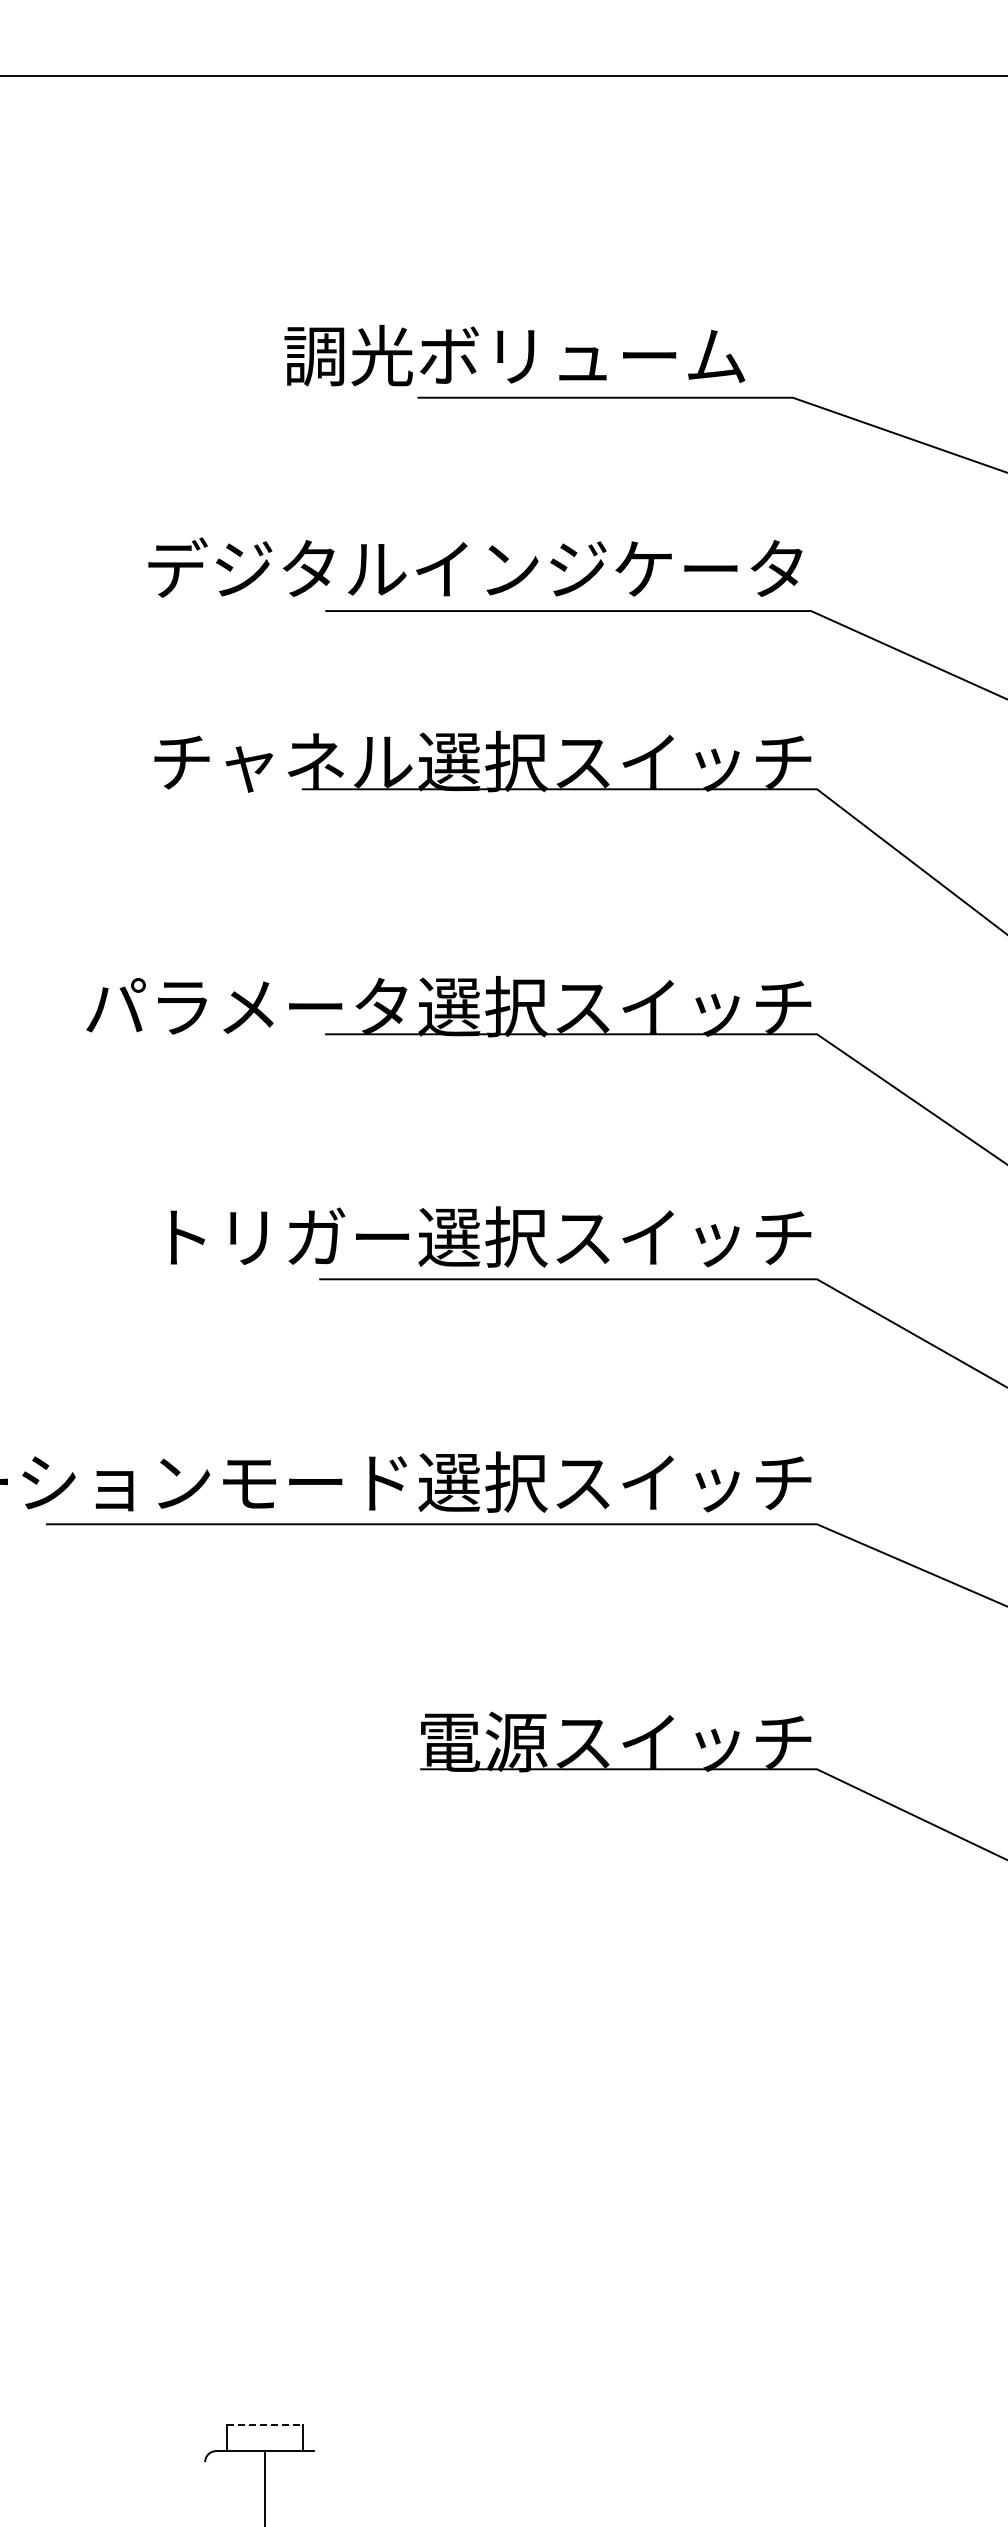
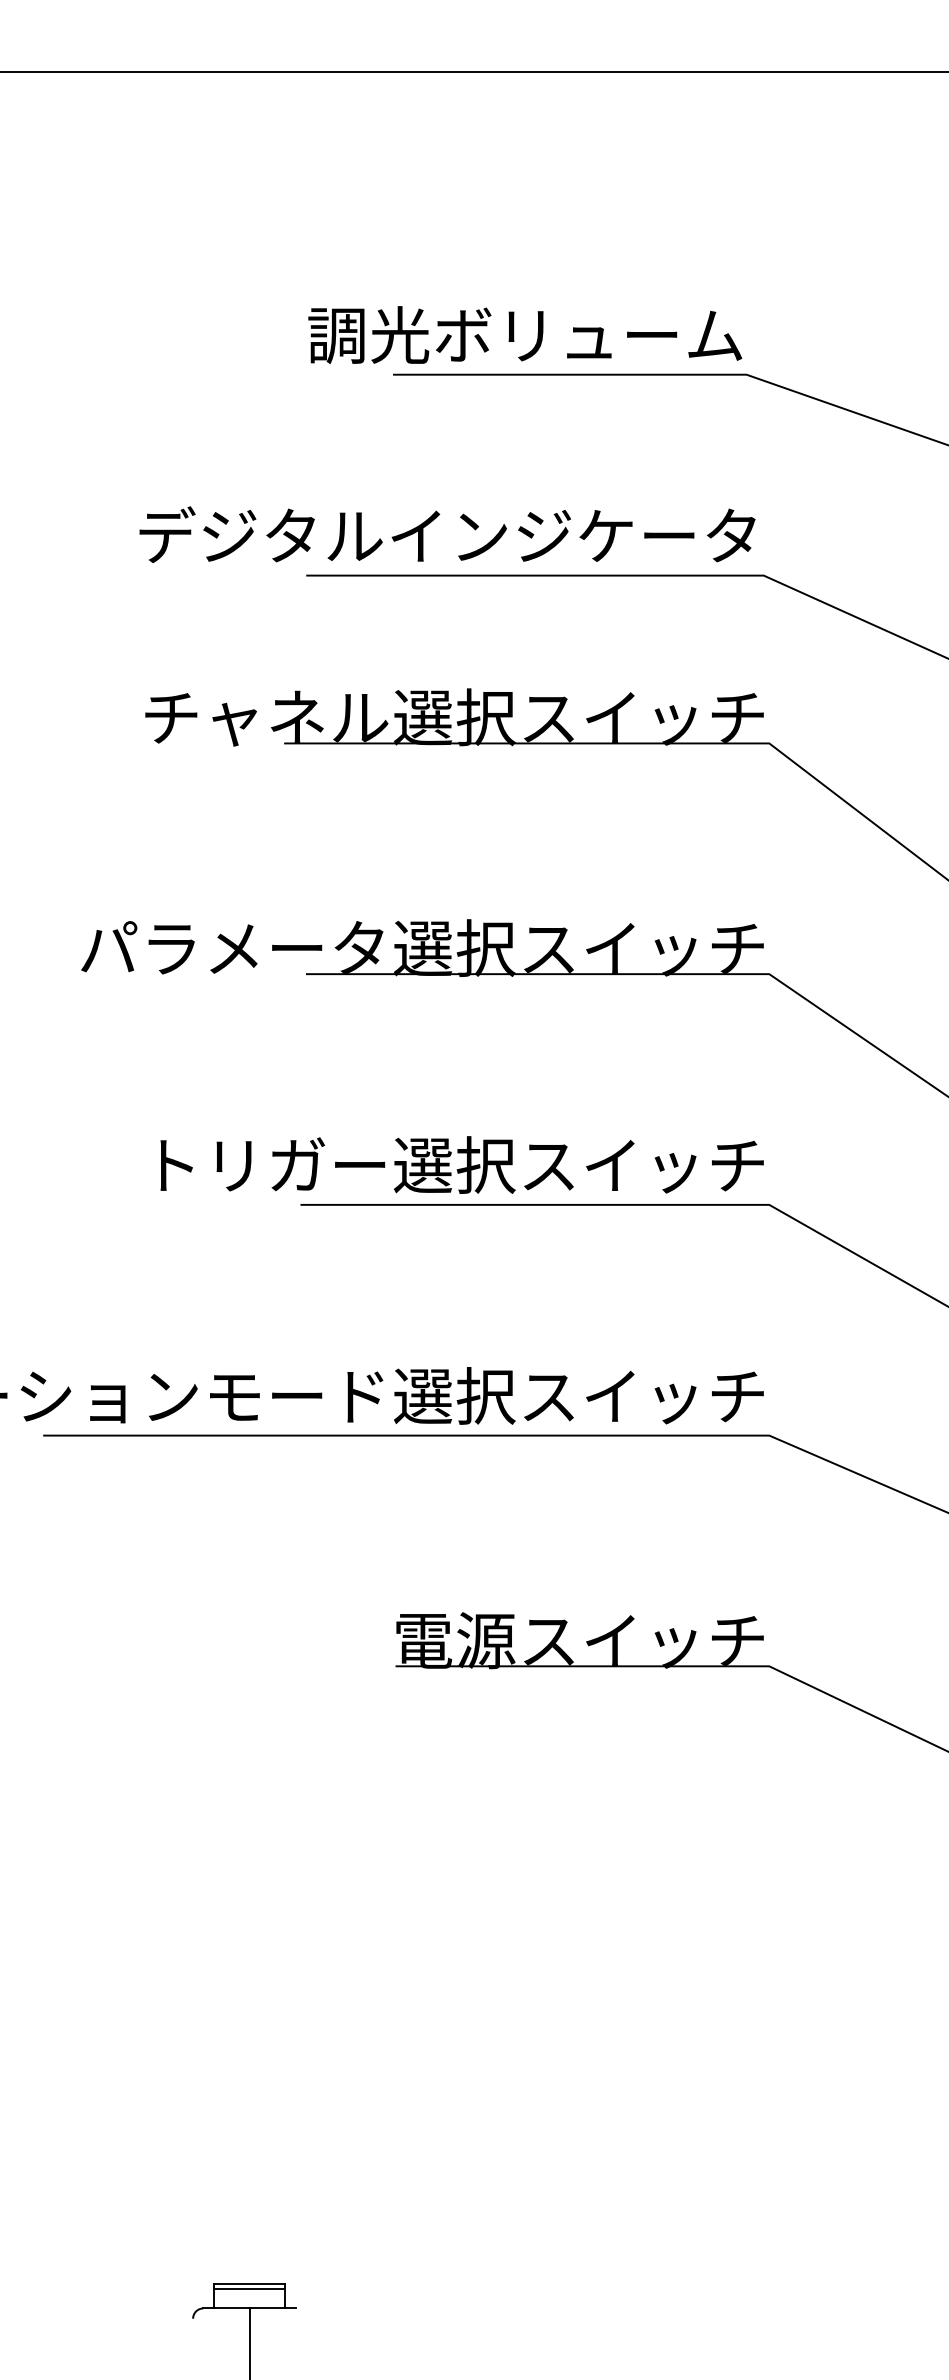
text: (514, 355) -> (524, 334), moved
line: (265, 2425) -> (249, 2284), dashed -> solid
line: (264, 2430) -> (248, 2288), added

